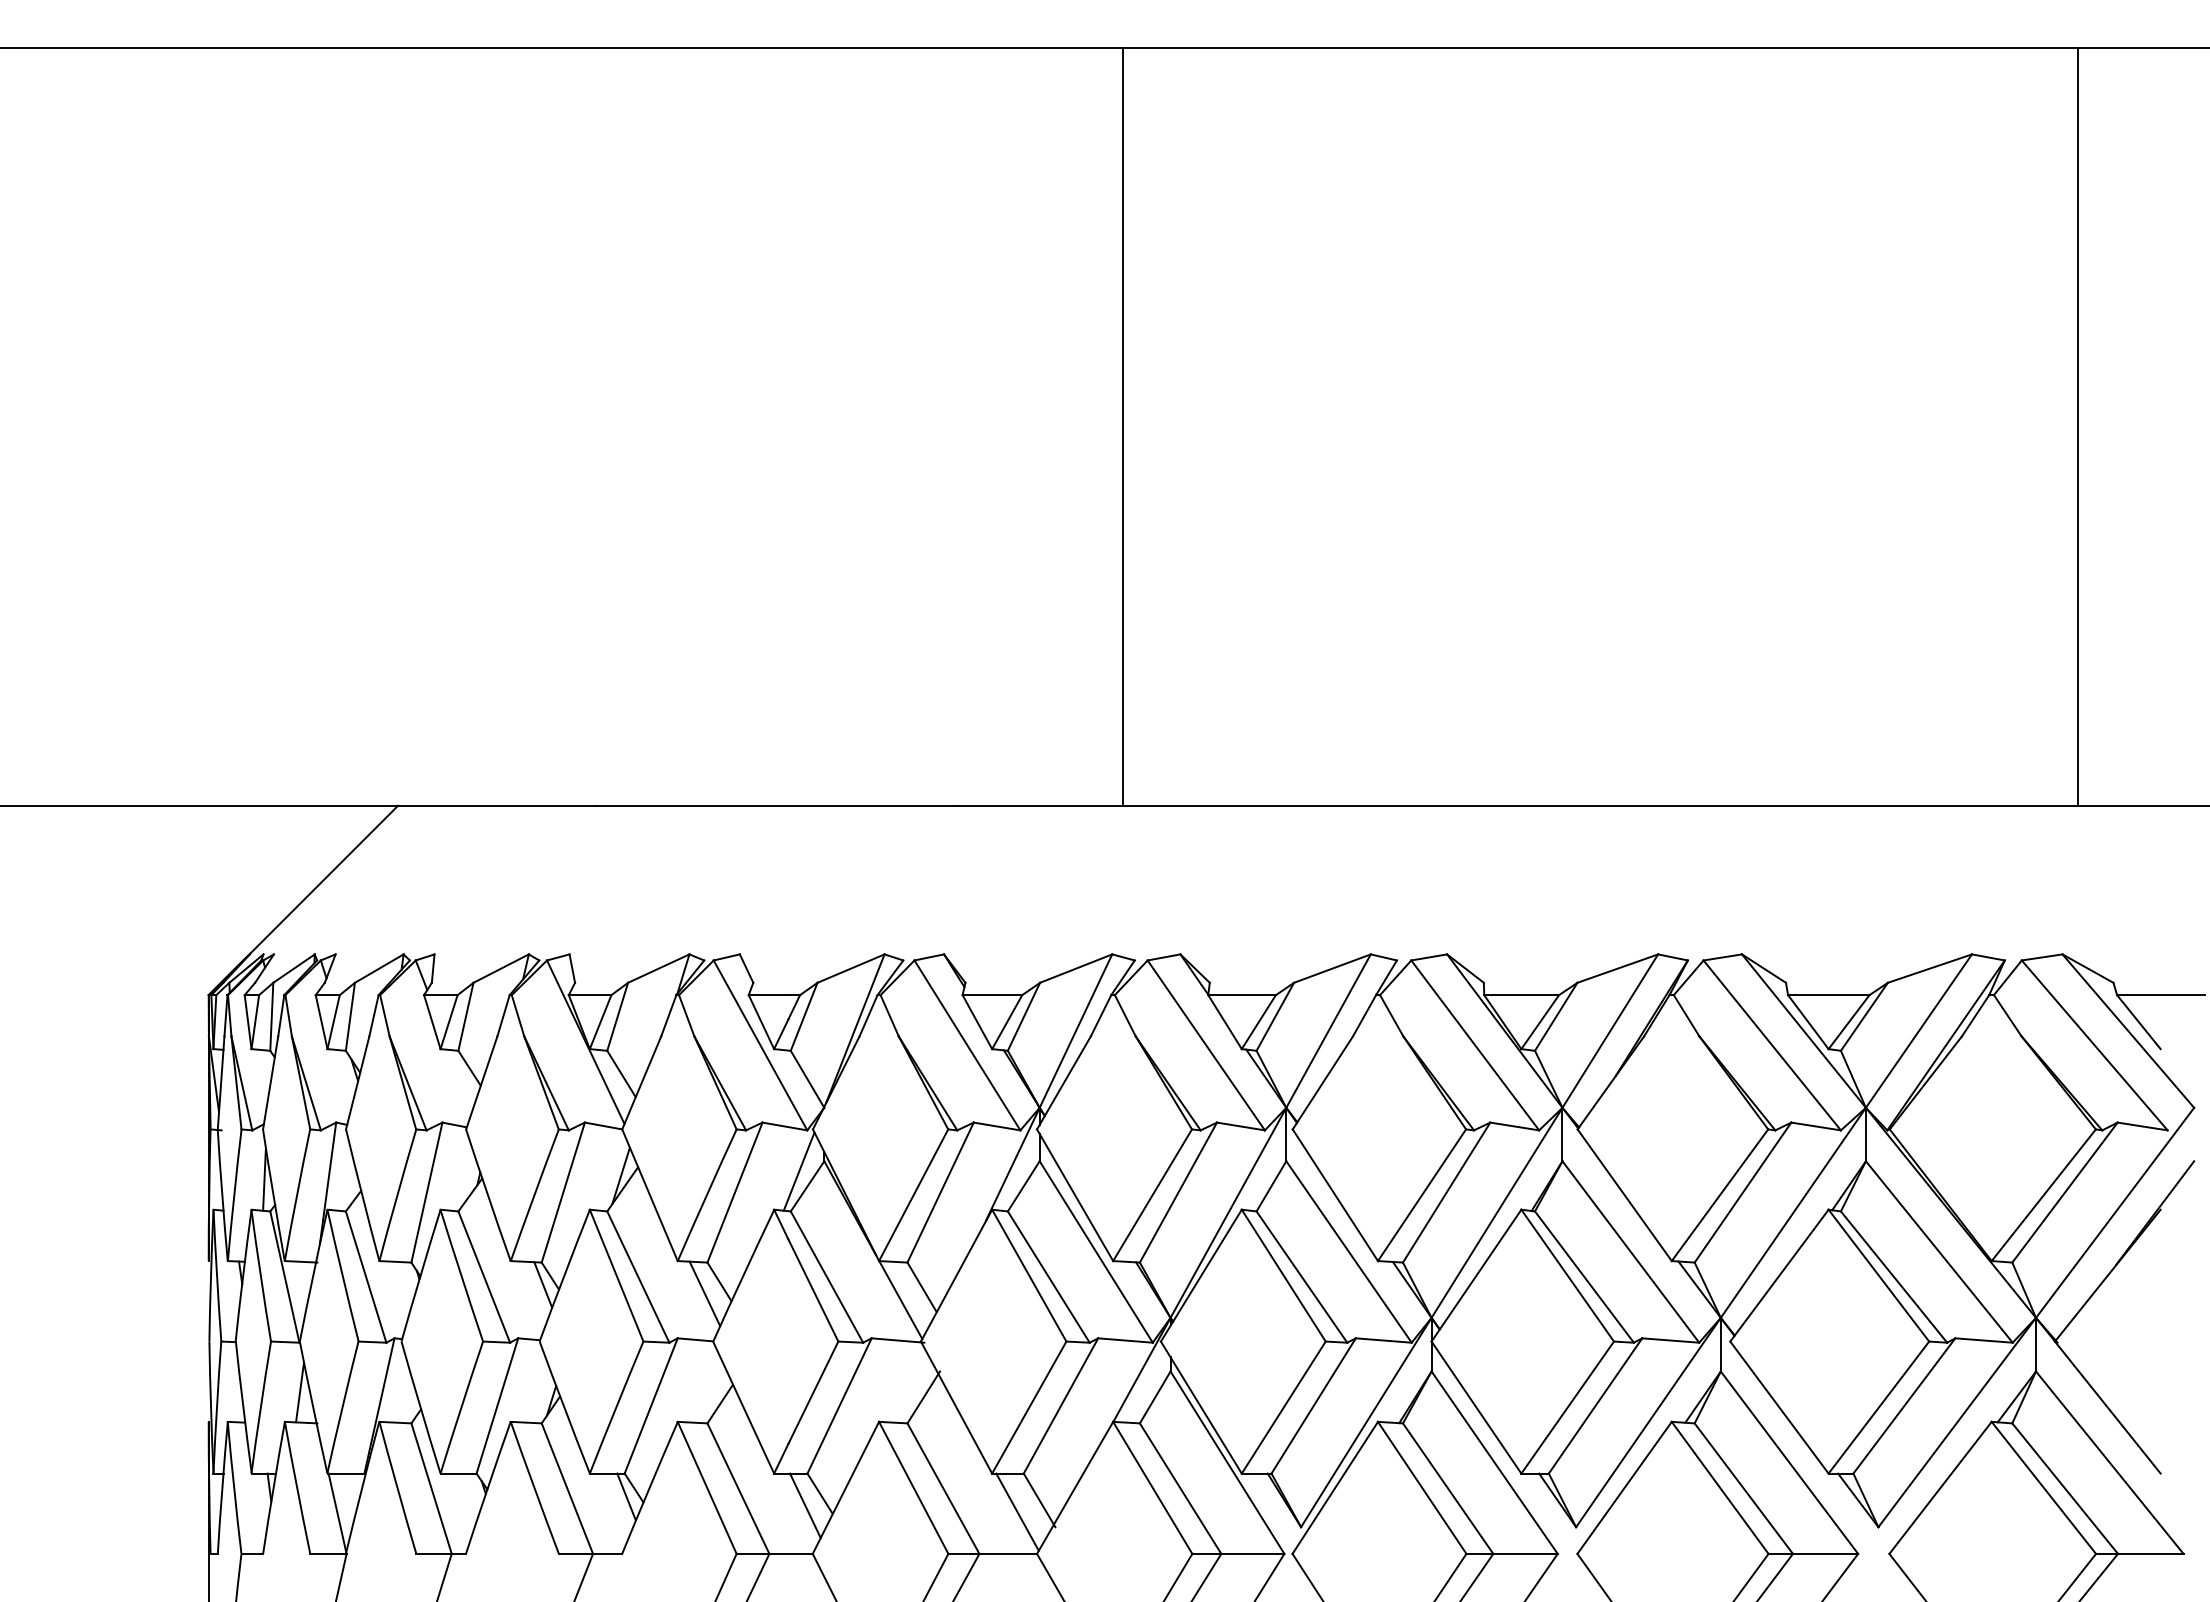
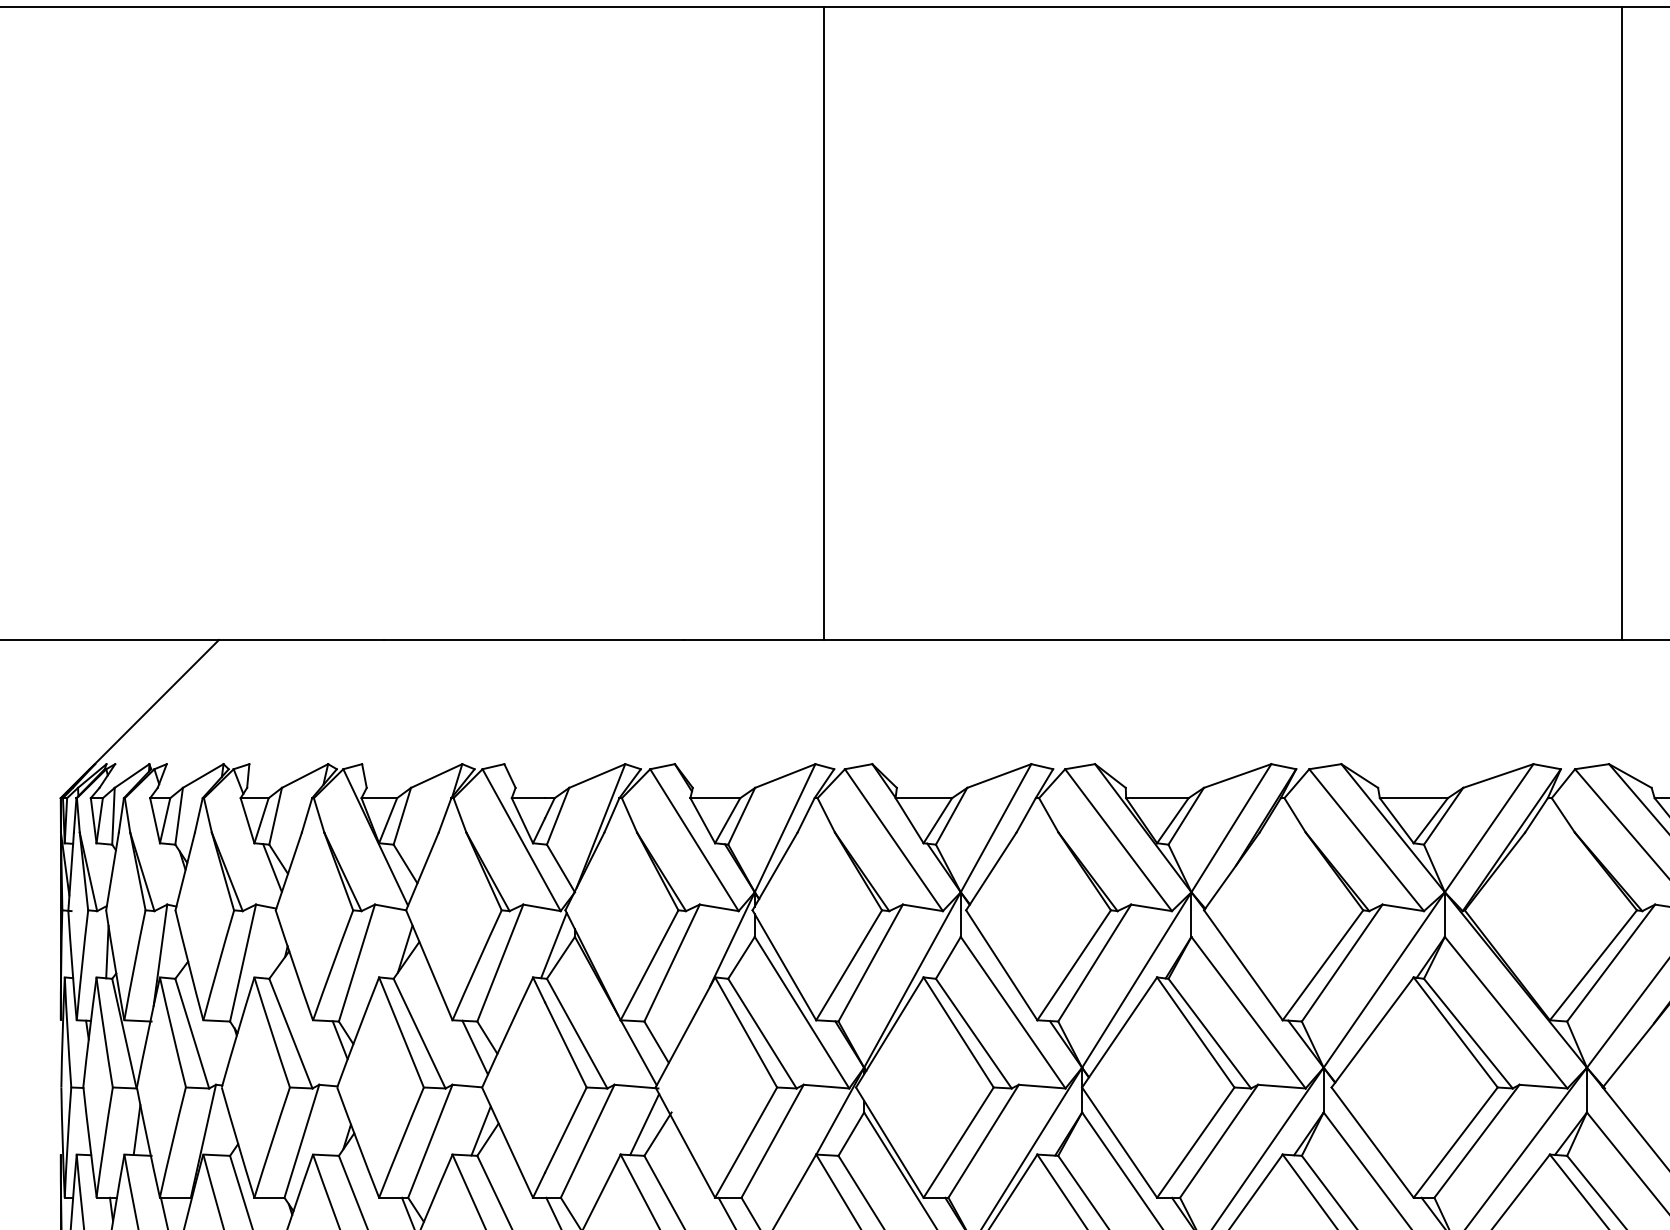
line: (461, 1078) -> (271, 867), added
line: (907, 1385) -> (644, 1124), added
line: (711, 1393) -> (480, 1130), added

